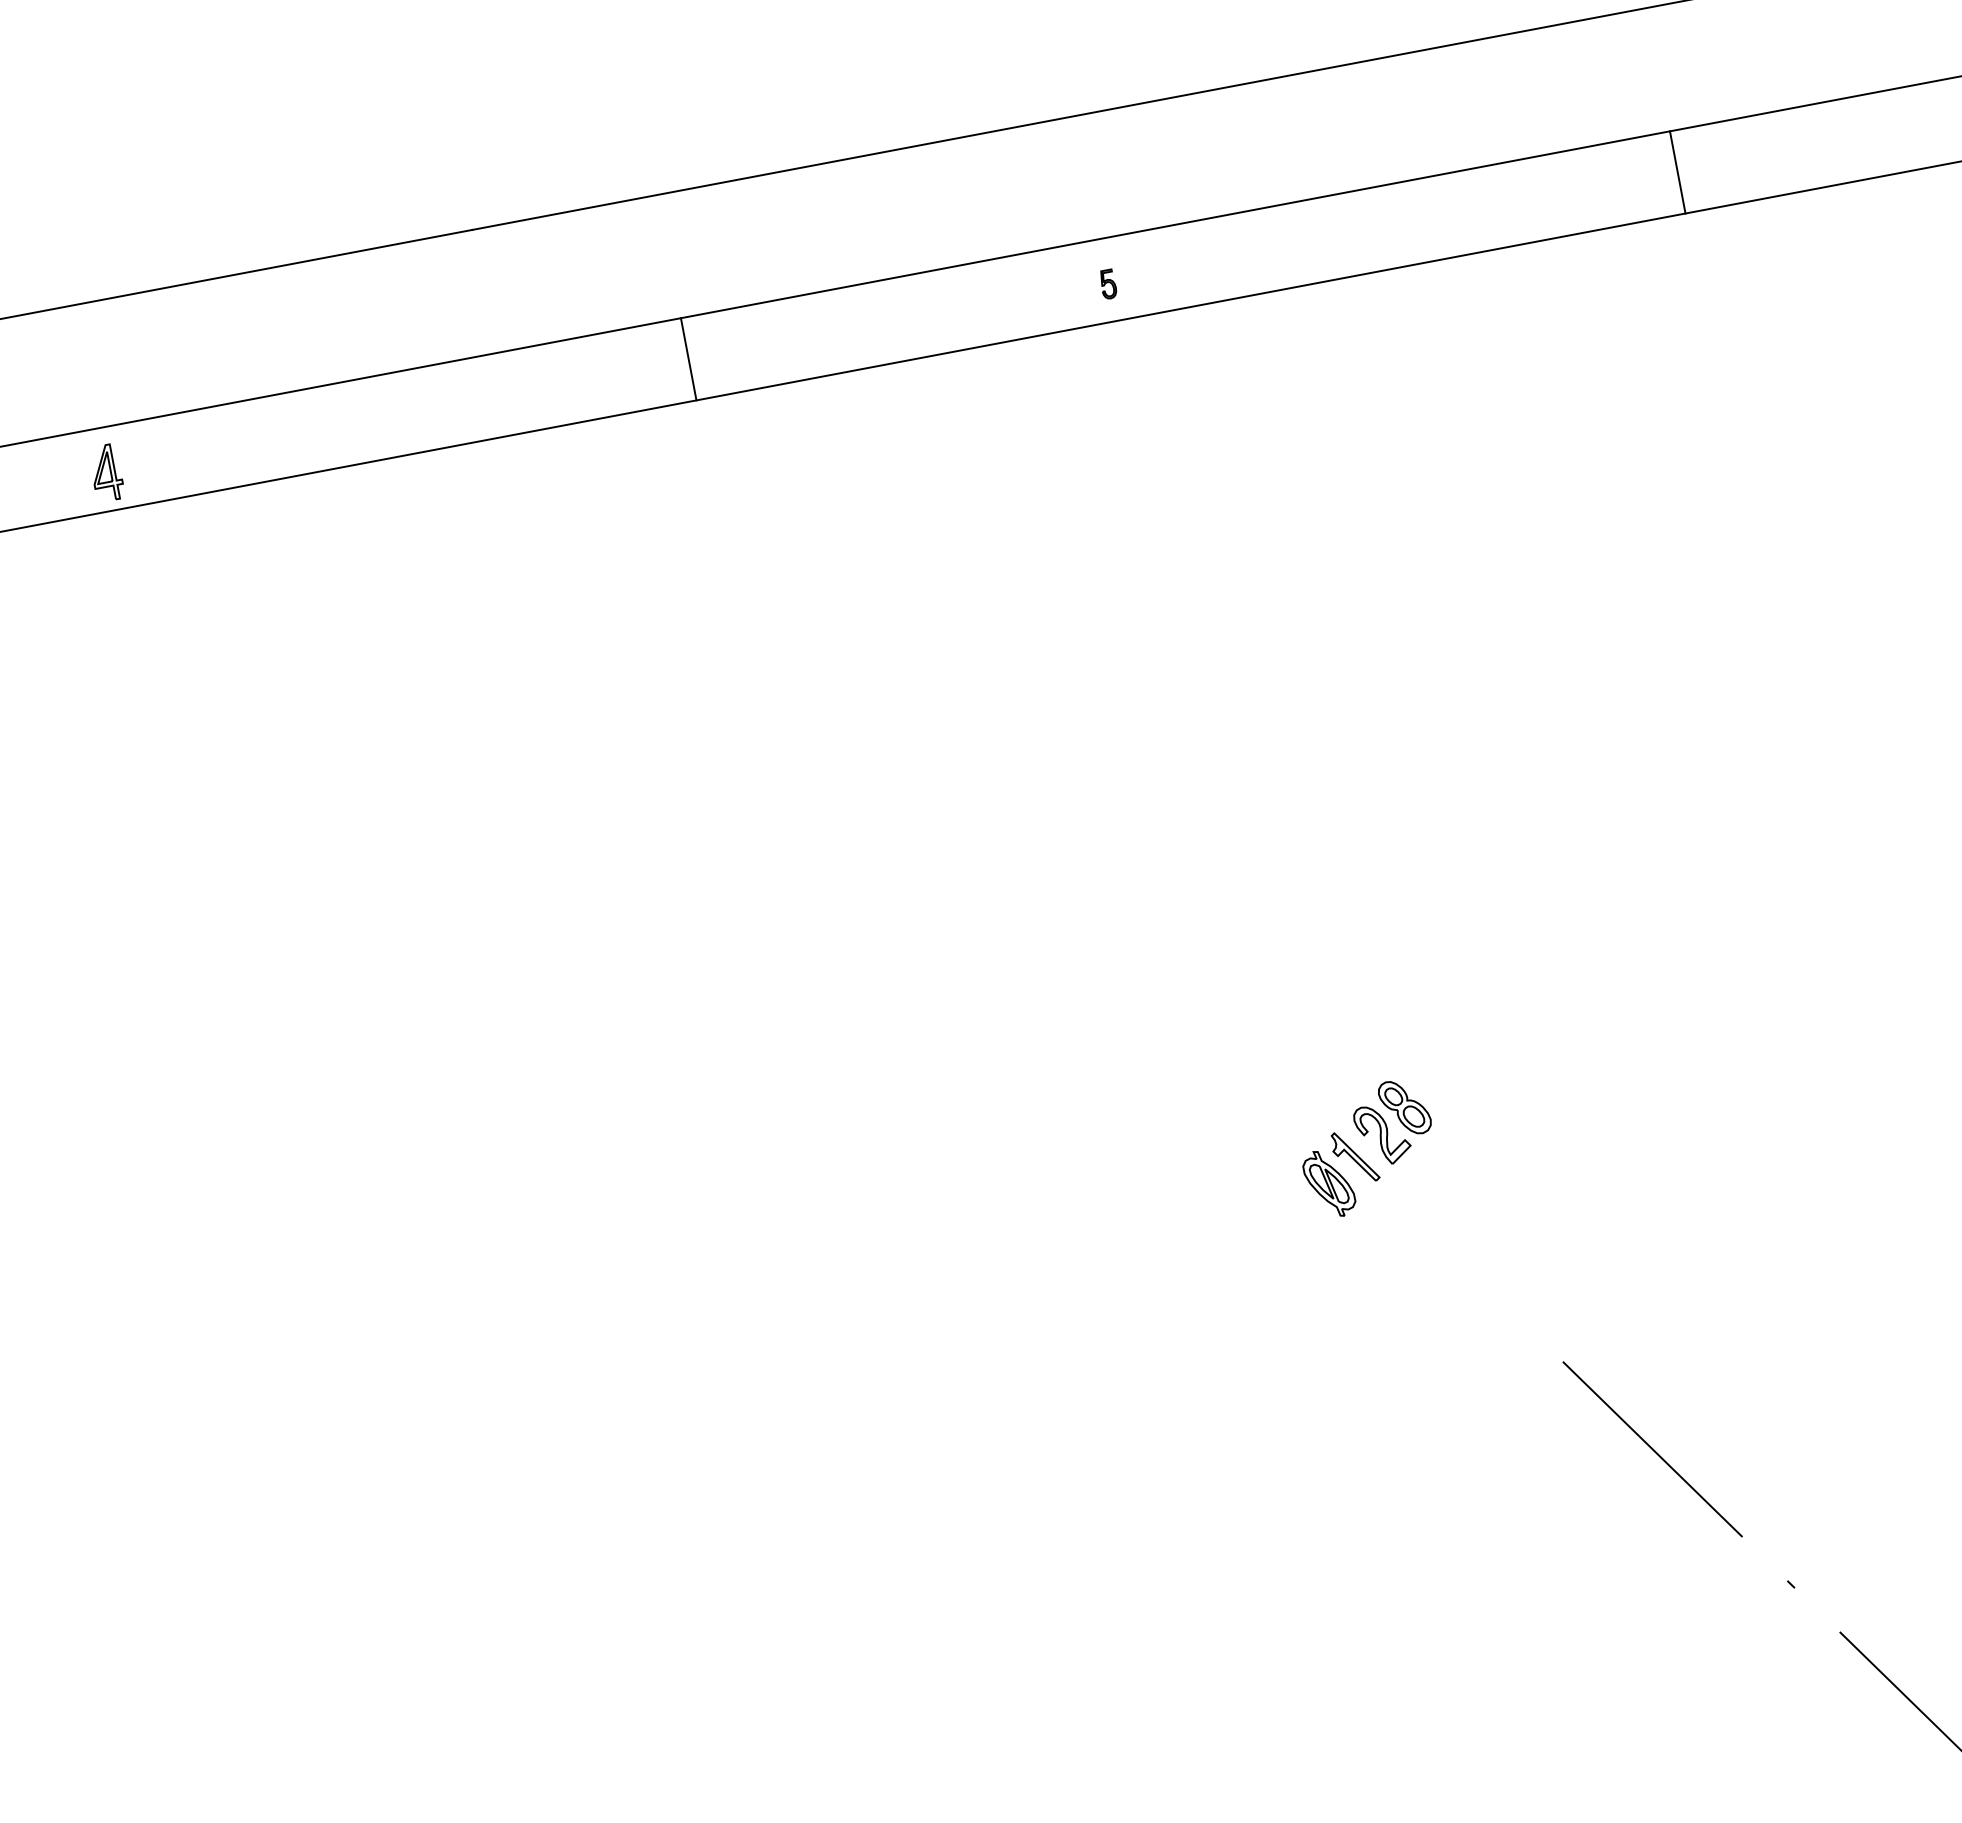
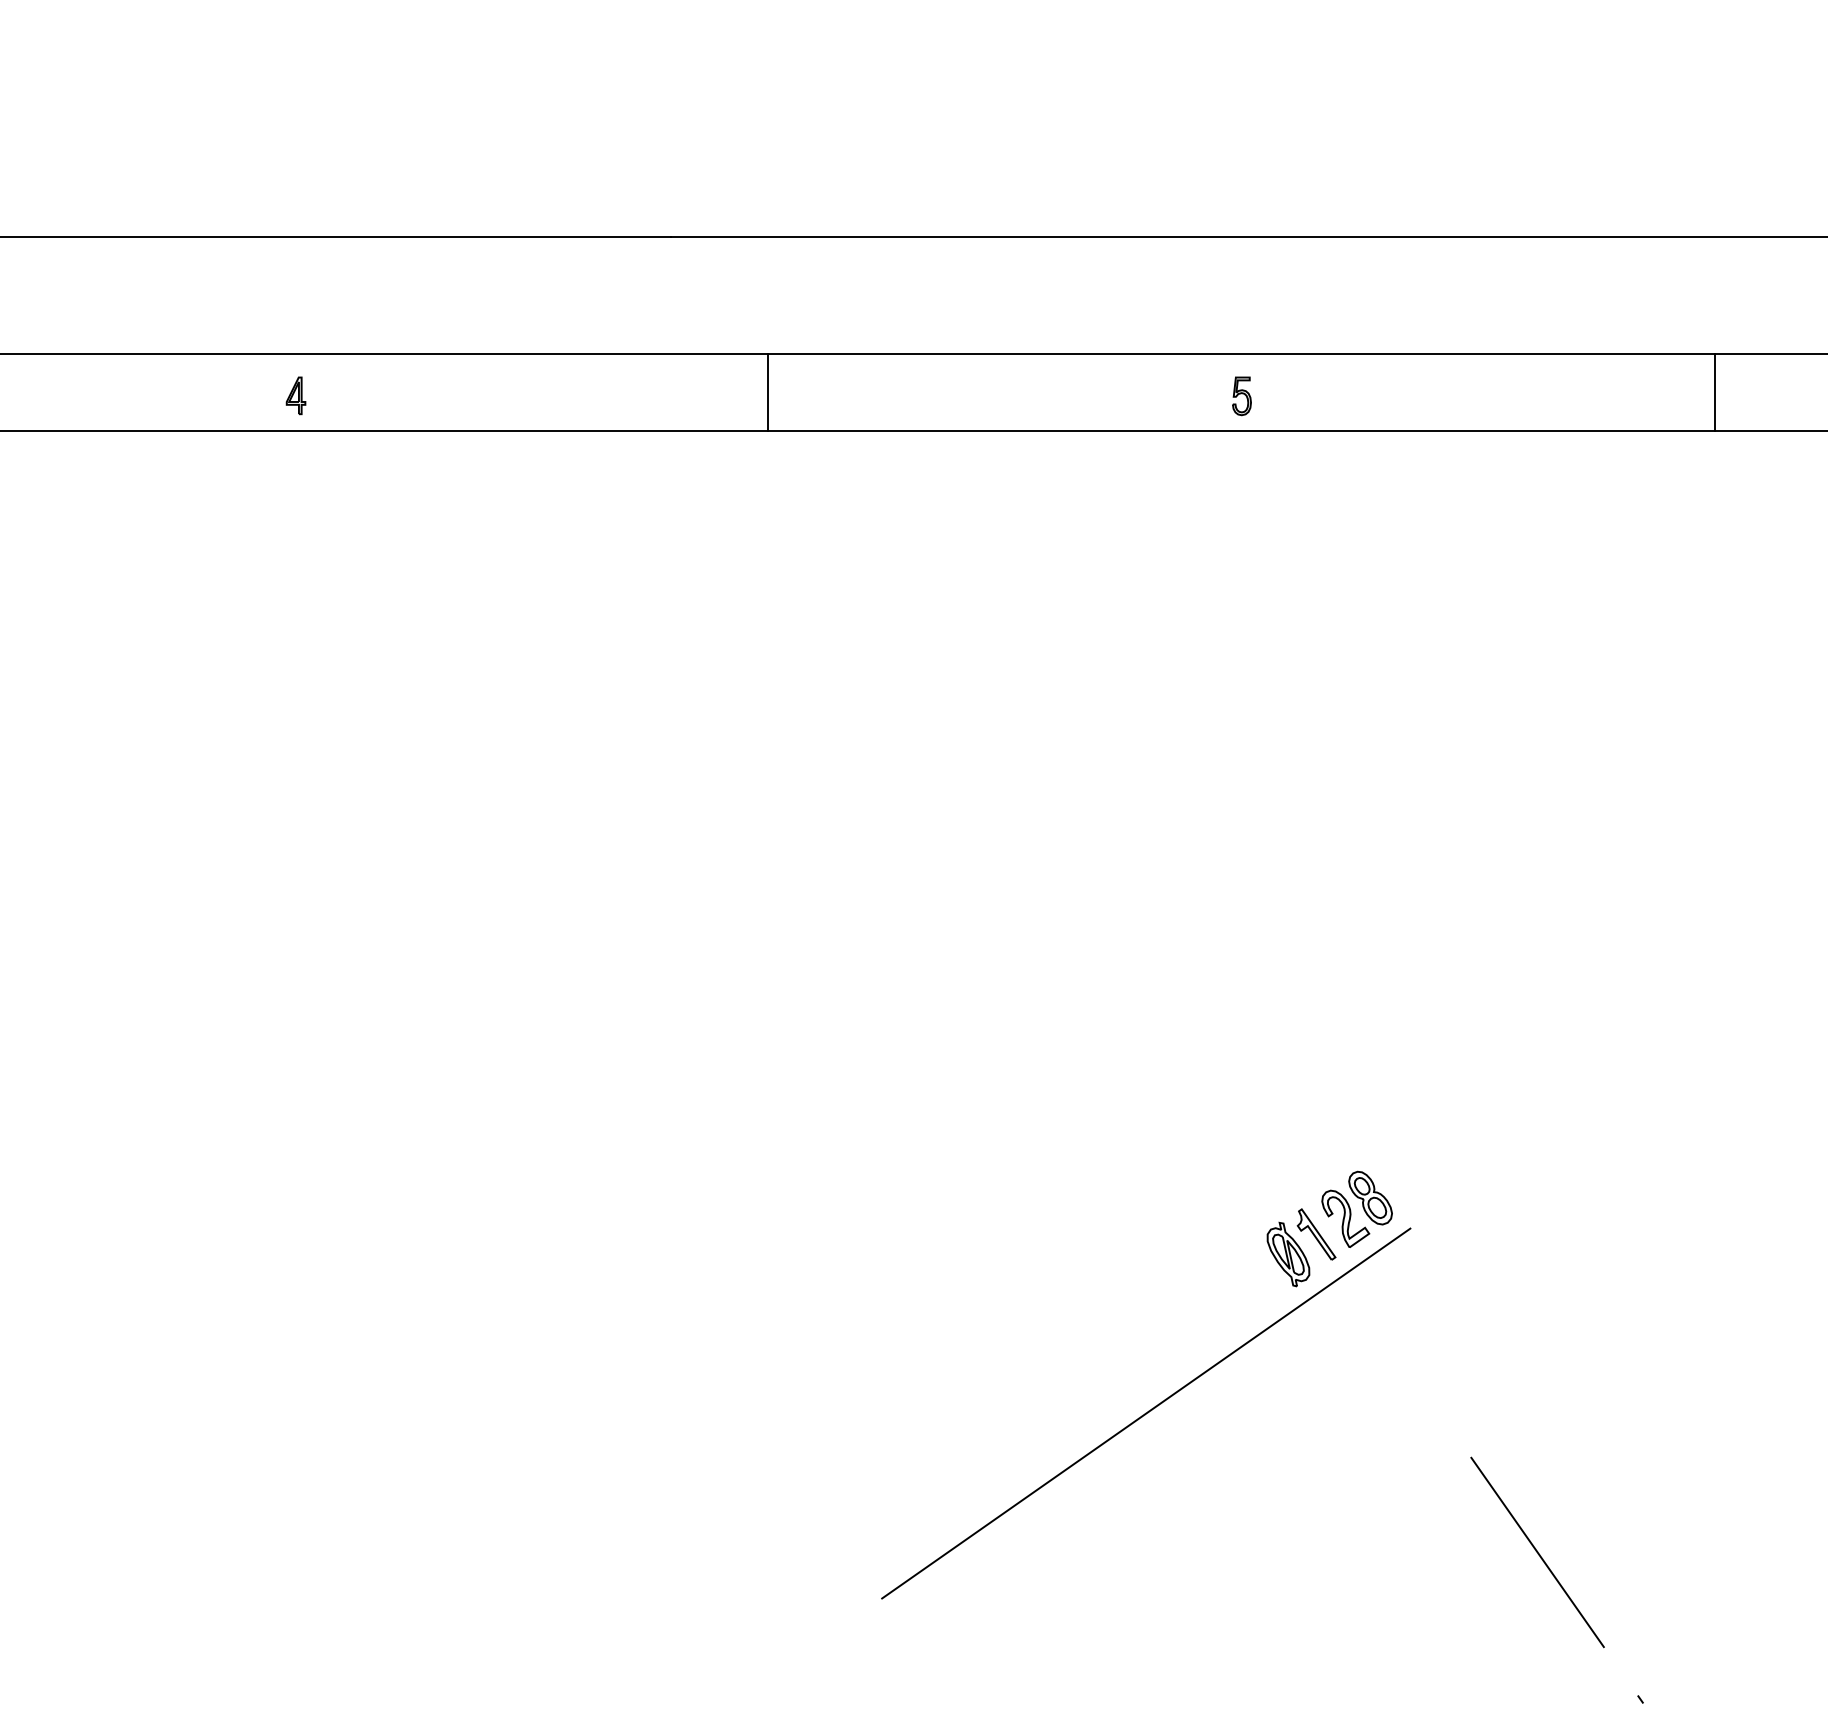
line: (1677, 172) -> (1714, 392), moved
part: (1107, 284) -> (1241, 396), size x1.43
line: (688, 359) -> (768, 392), moved
part: (105, 472) -> (295, 395), size x0.71
line: (1210, 1380) -> (1146, 1413), added

